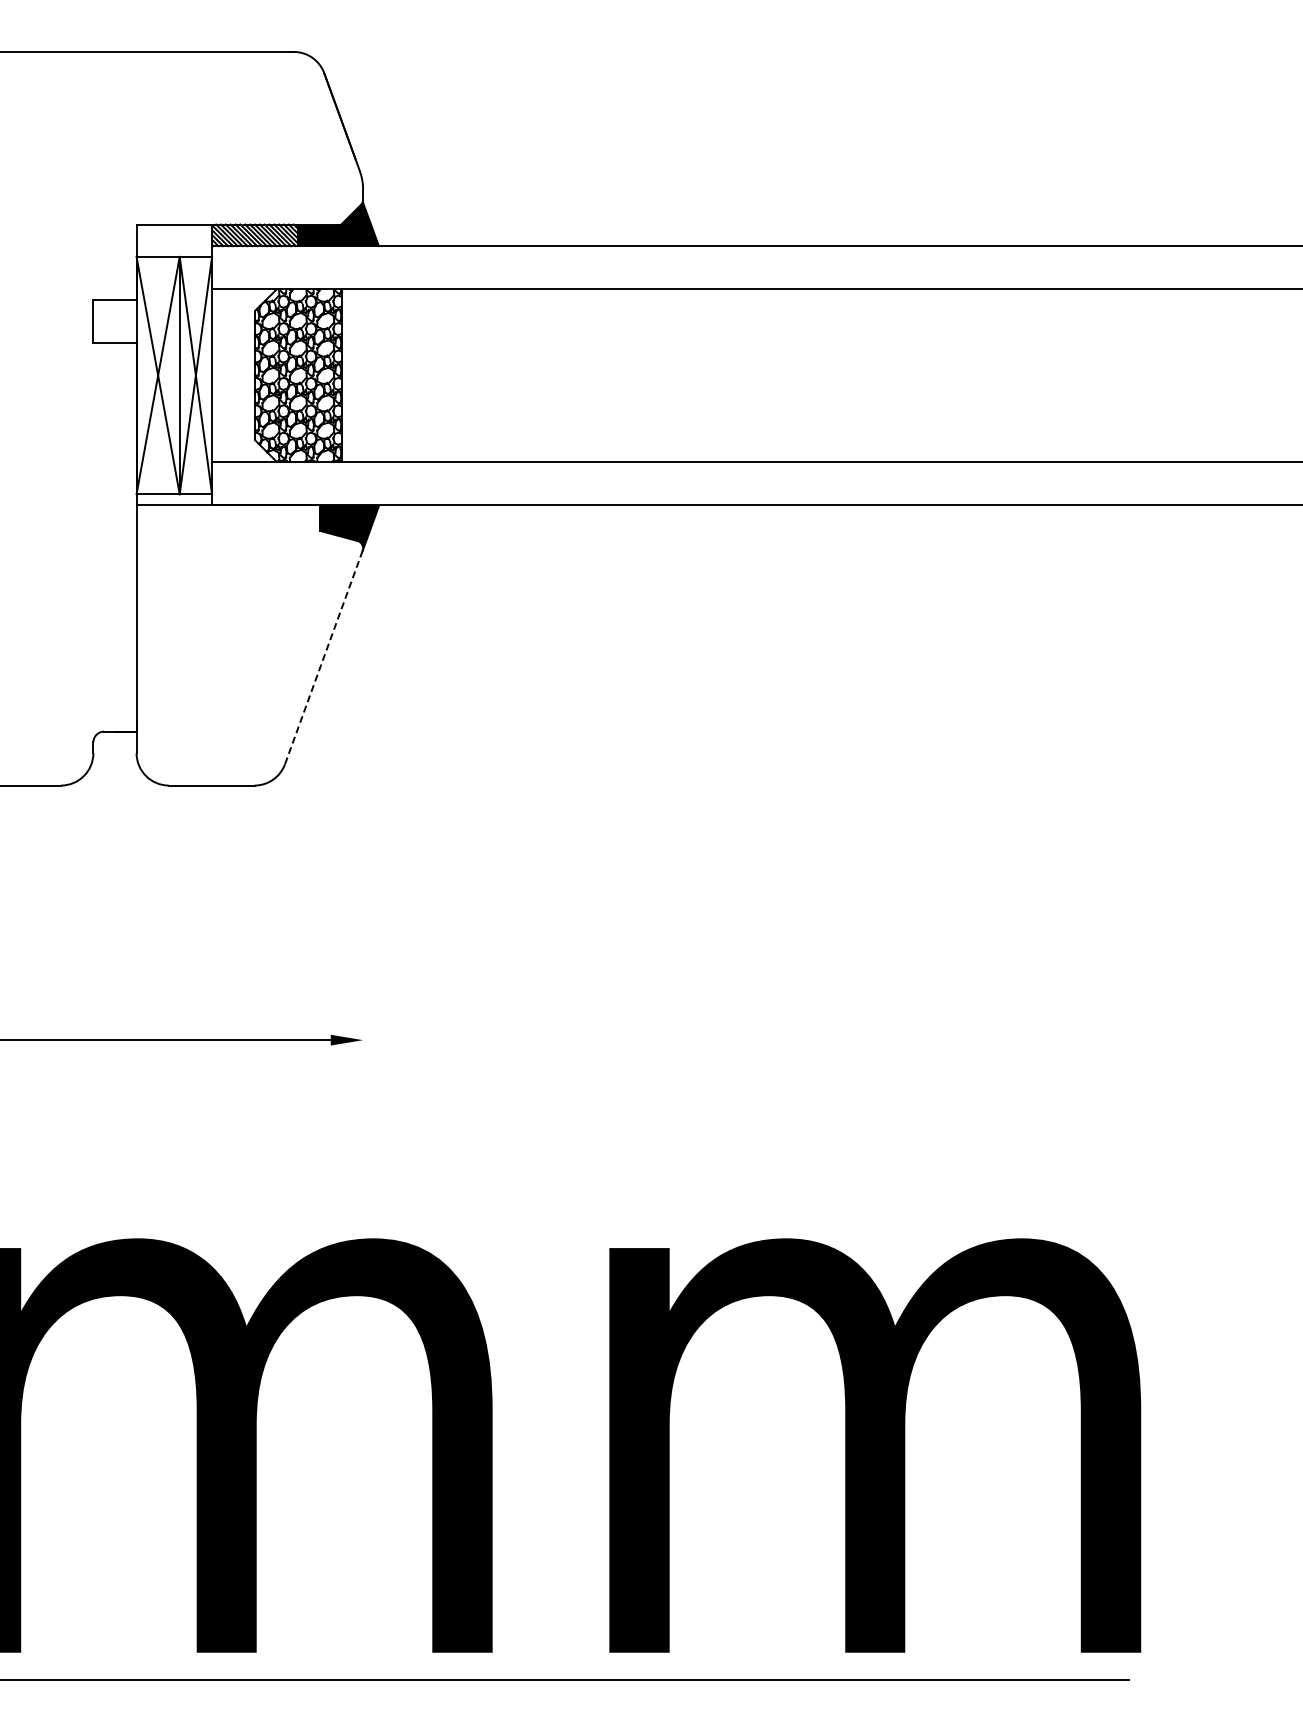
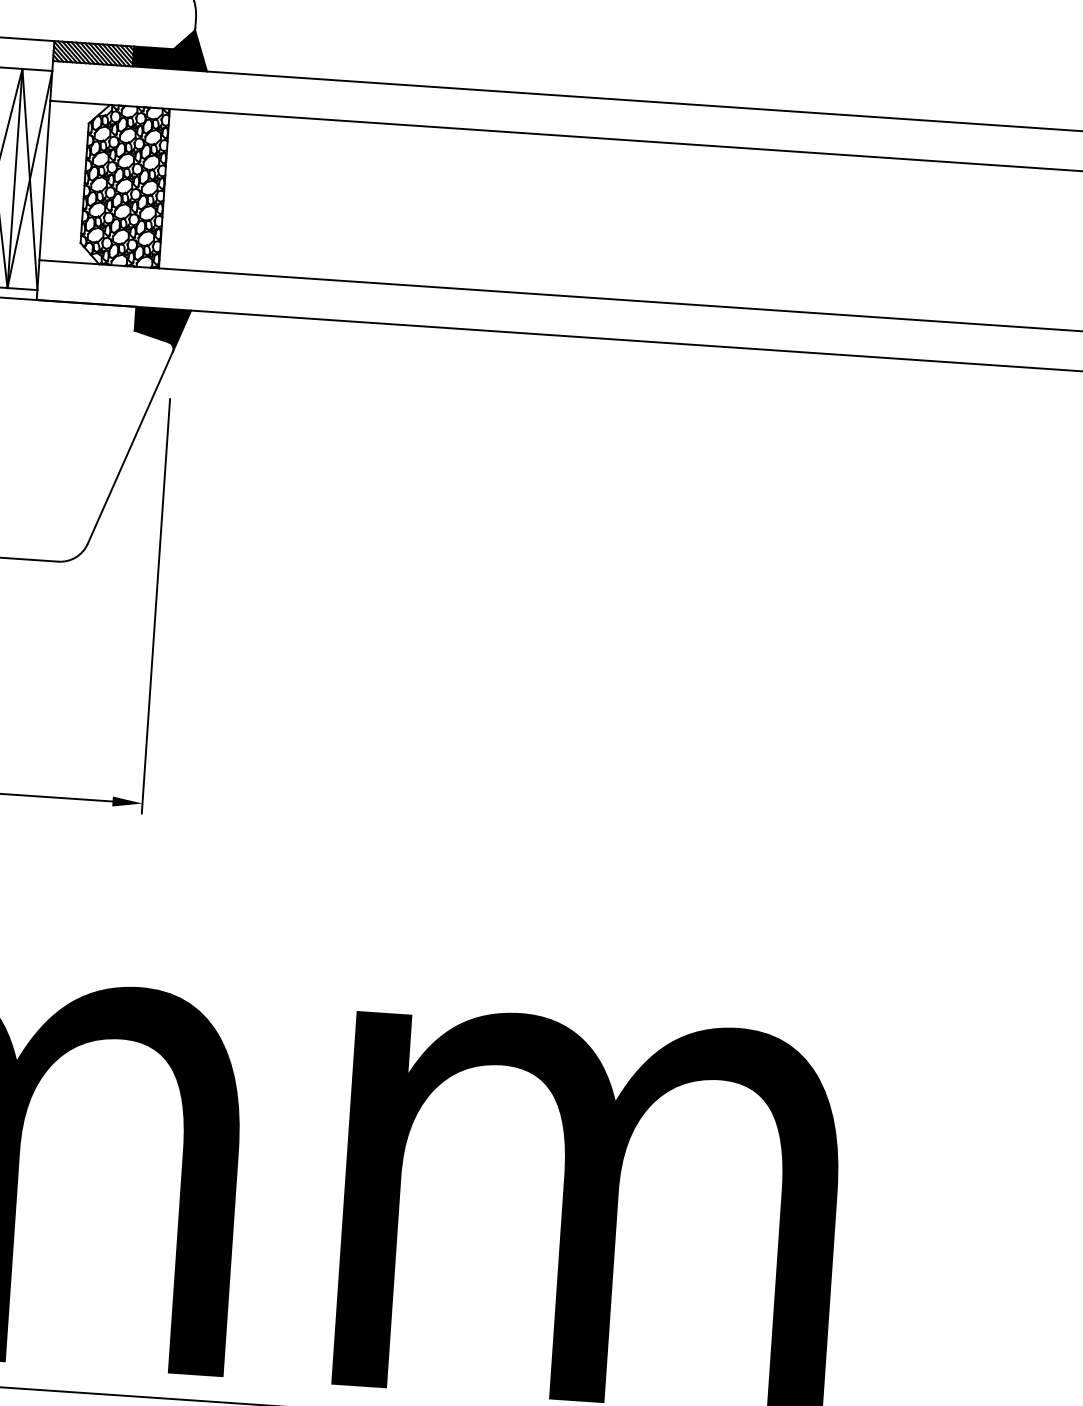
line: (323, 657) -> (129, 447), dashed -> solid
line: (363, 826) -> (156, 606), added

